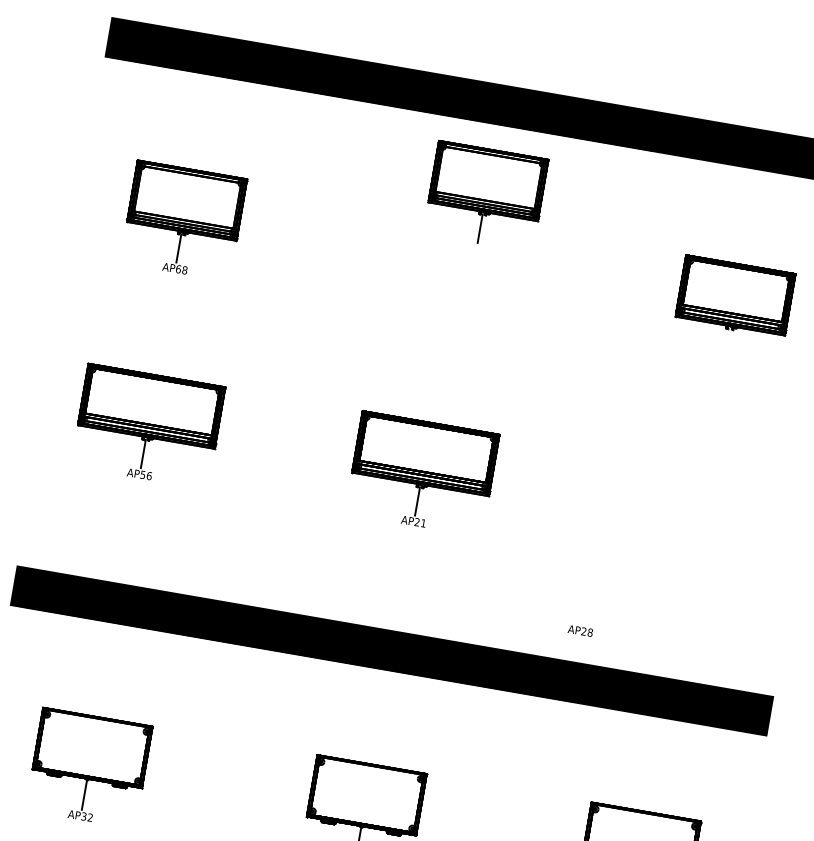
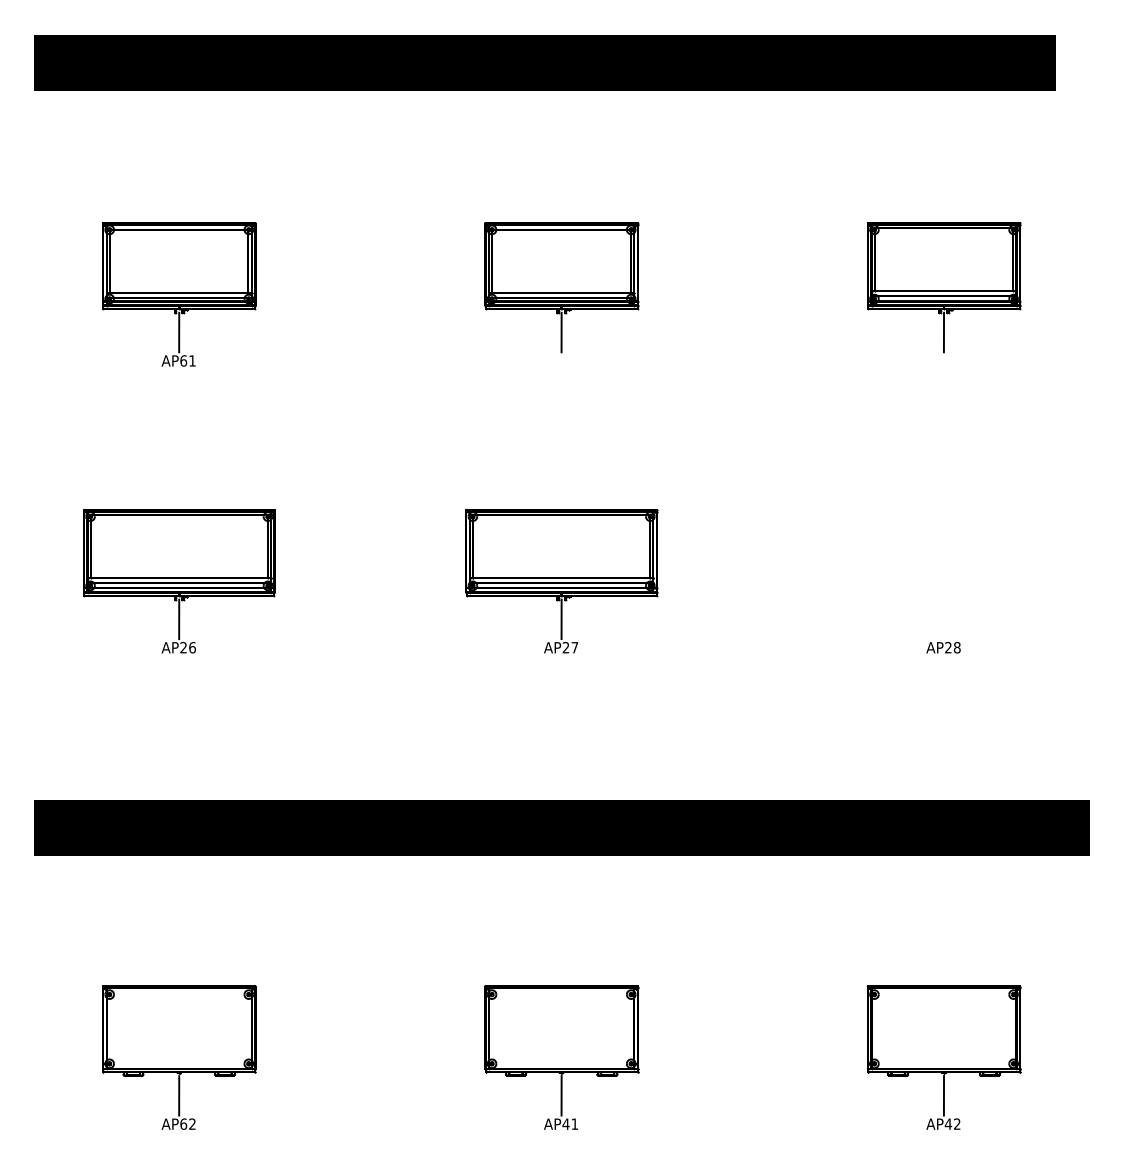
part: (485, 196) -> (561, 287), moved
text: (184, 270) -> (192, 360), AP68 -> AP61
line: (726, 343) -> (943, 332), added
text: (142, 474) -> (183, 647), AP56 -> AP26
text: (423, 523) -> (574, 647), AP21 -> AP27
text: (580, 630) -> (943, 647), moved
text: (83, 816) -> (183, 1123), AP32 -> AP62

